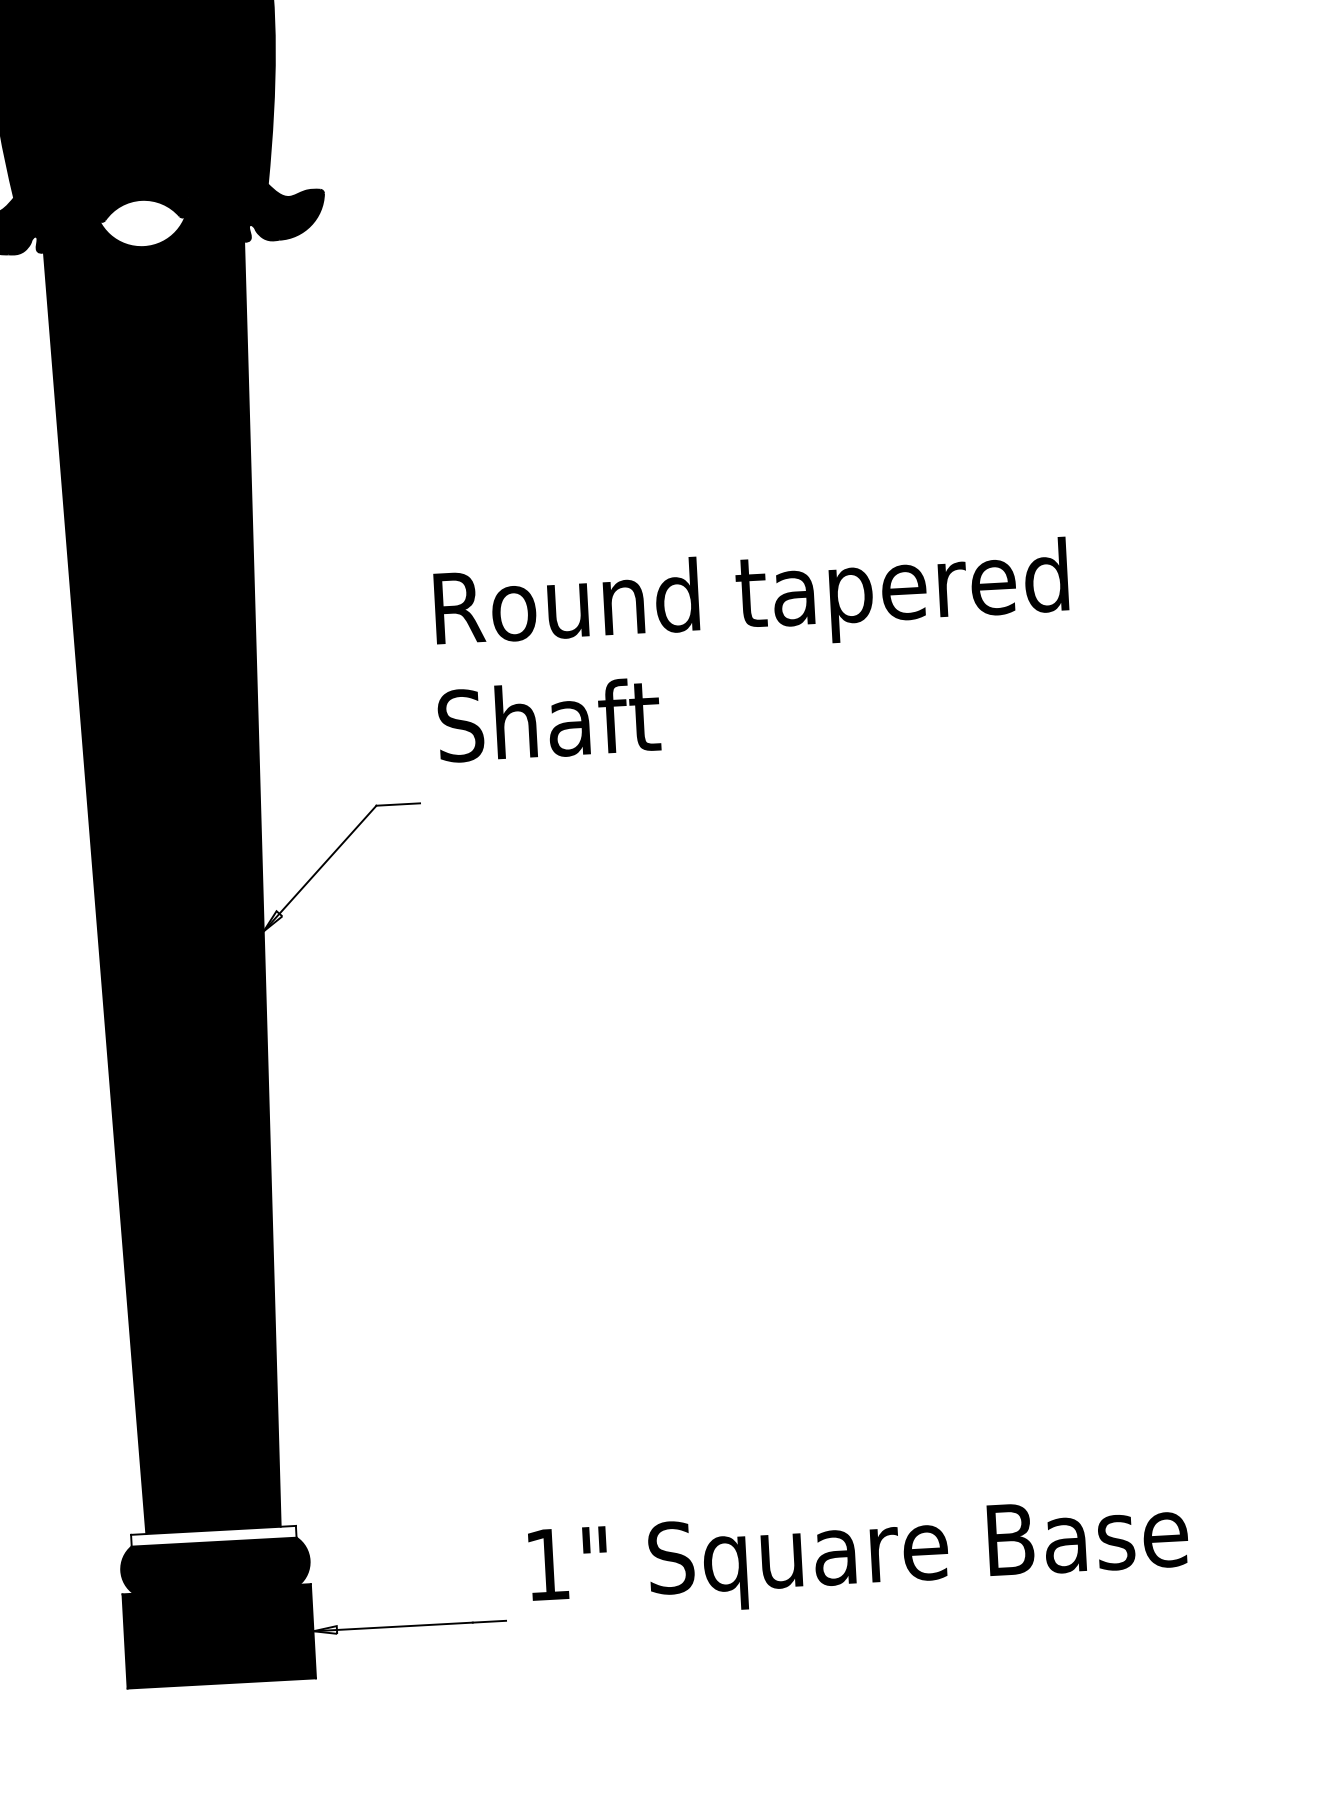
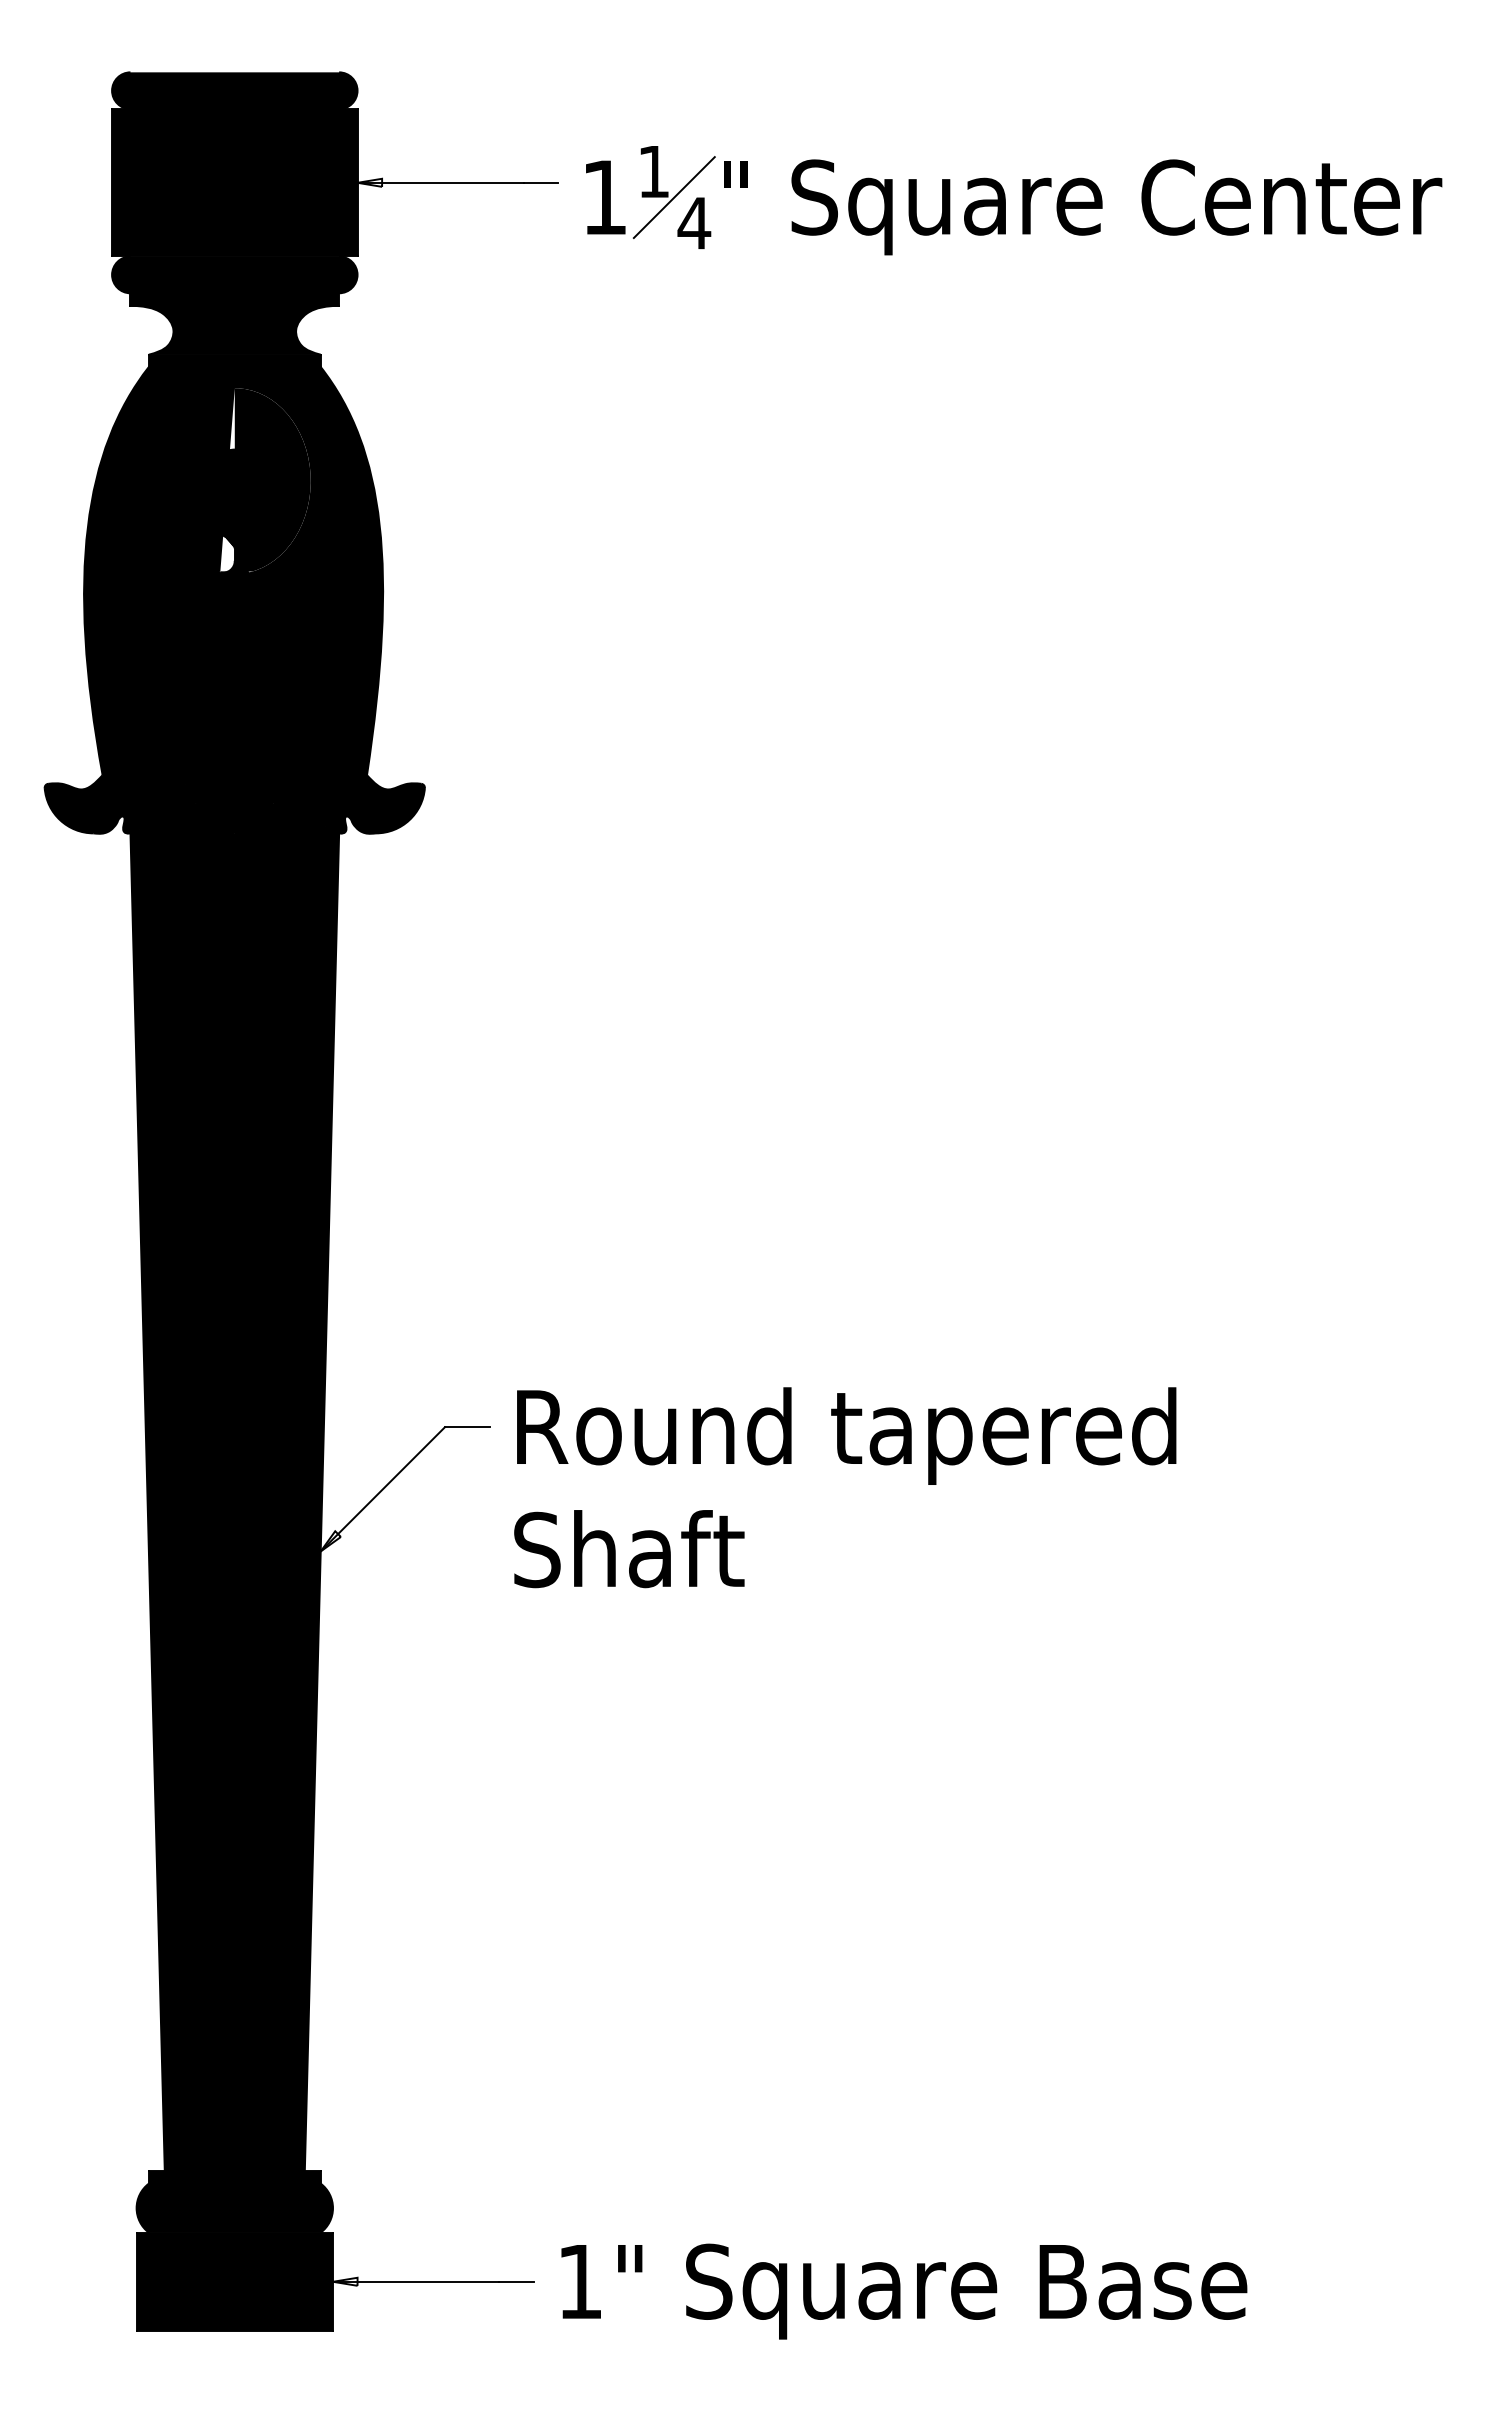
fill: (142, 223) -> (234, 808), added
text: (753, 649) -> (845, 1487), moved
fill: (213, 1536) -> (234, 2177), added
text: (859, 1557) -> (904, 2291), moved

